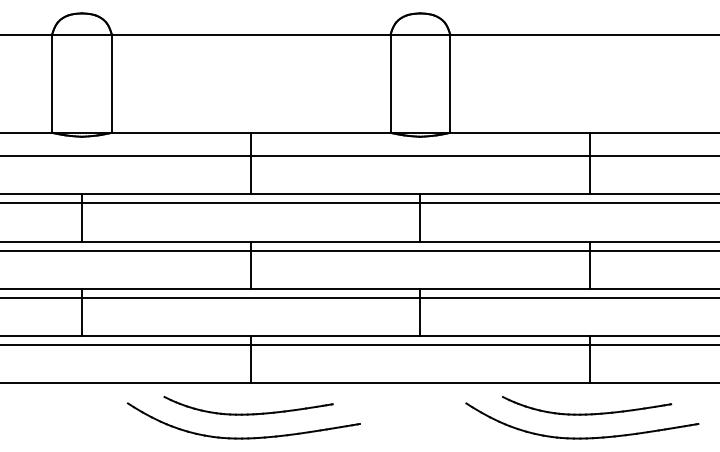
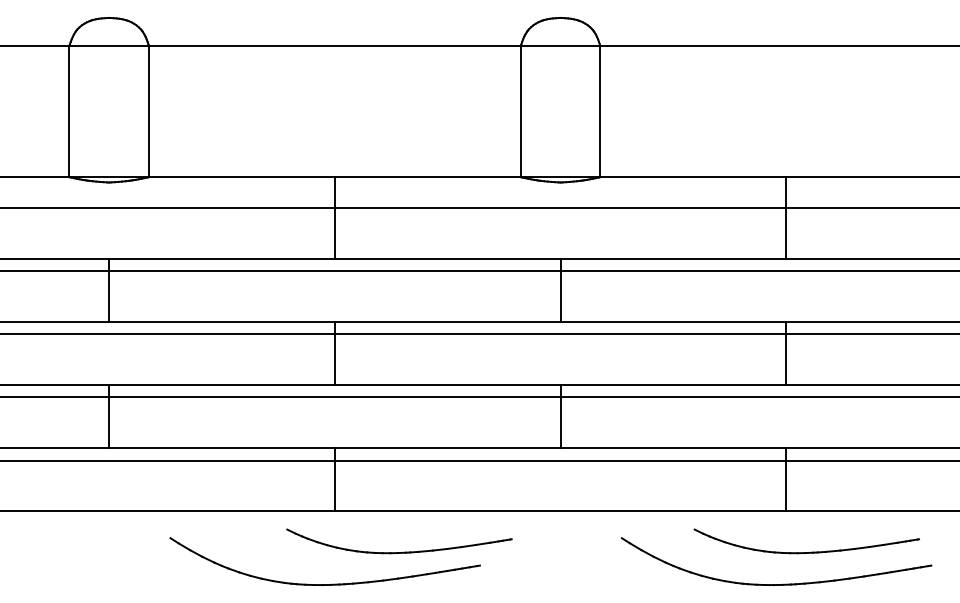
part: (248, 413) -> (399, 551), moved
part: (586, 413) -> (806, 551), moved

